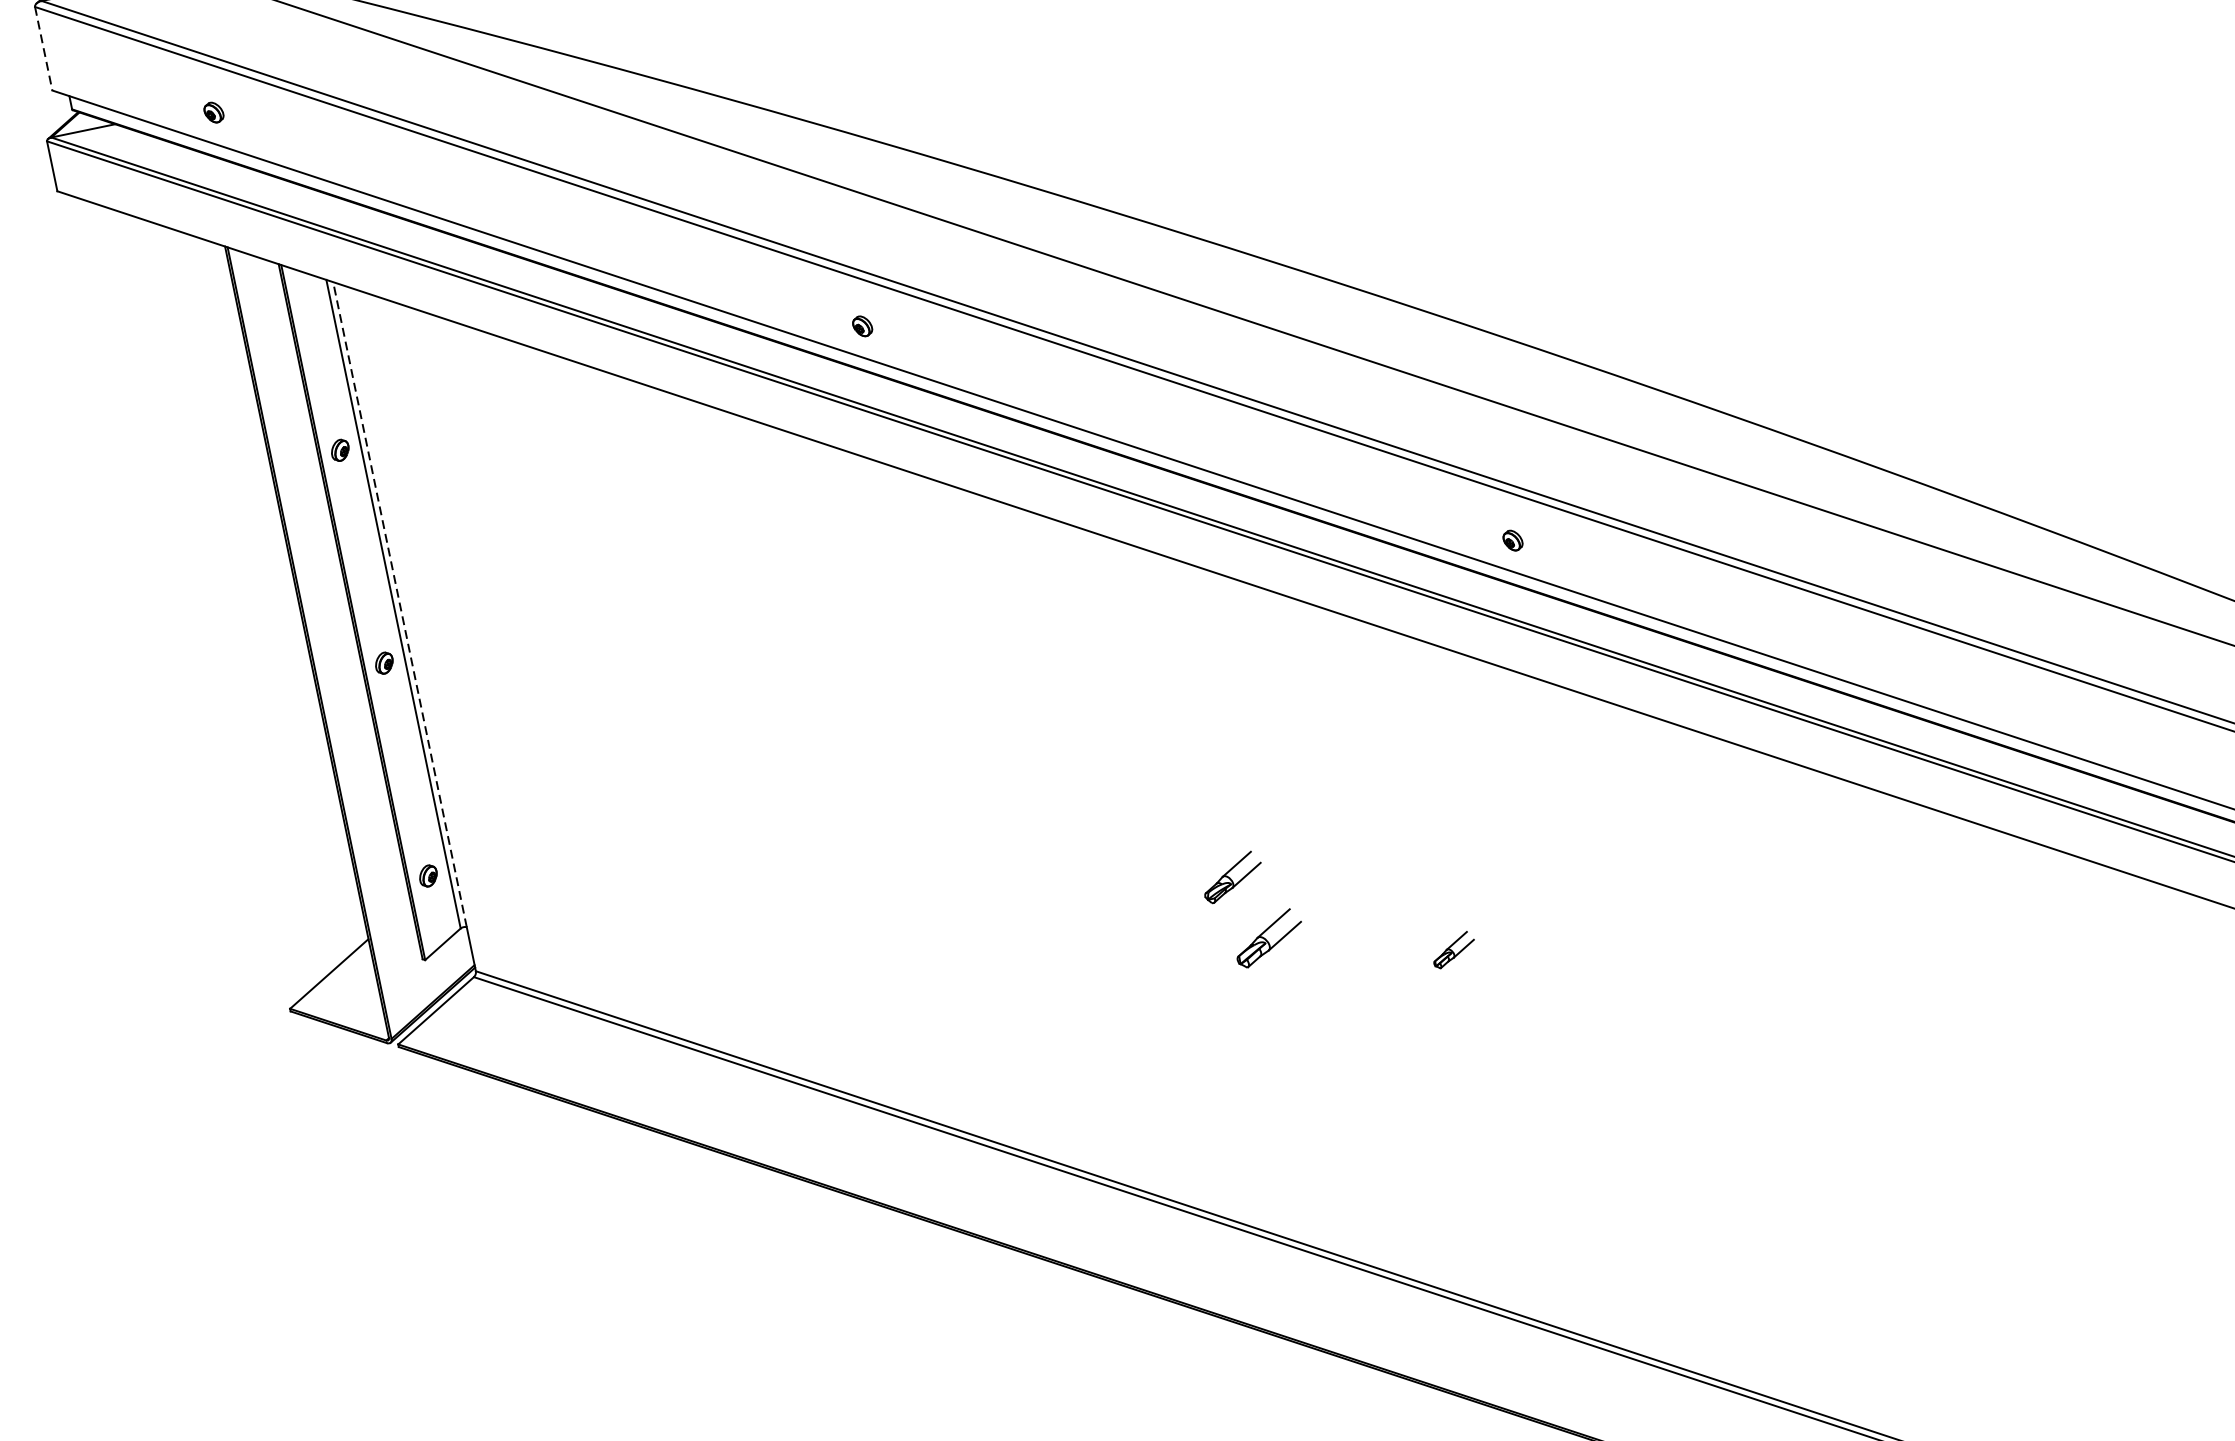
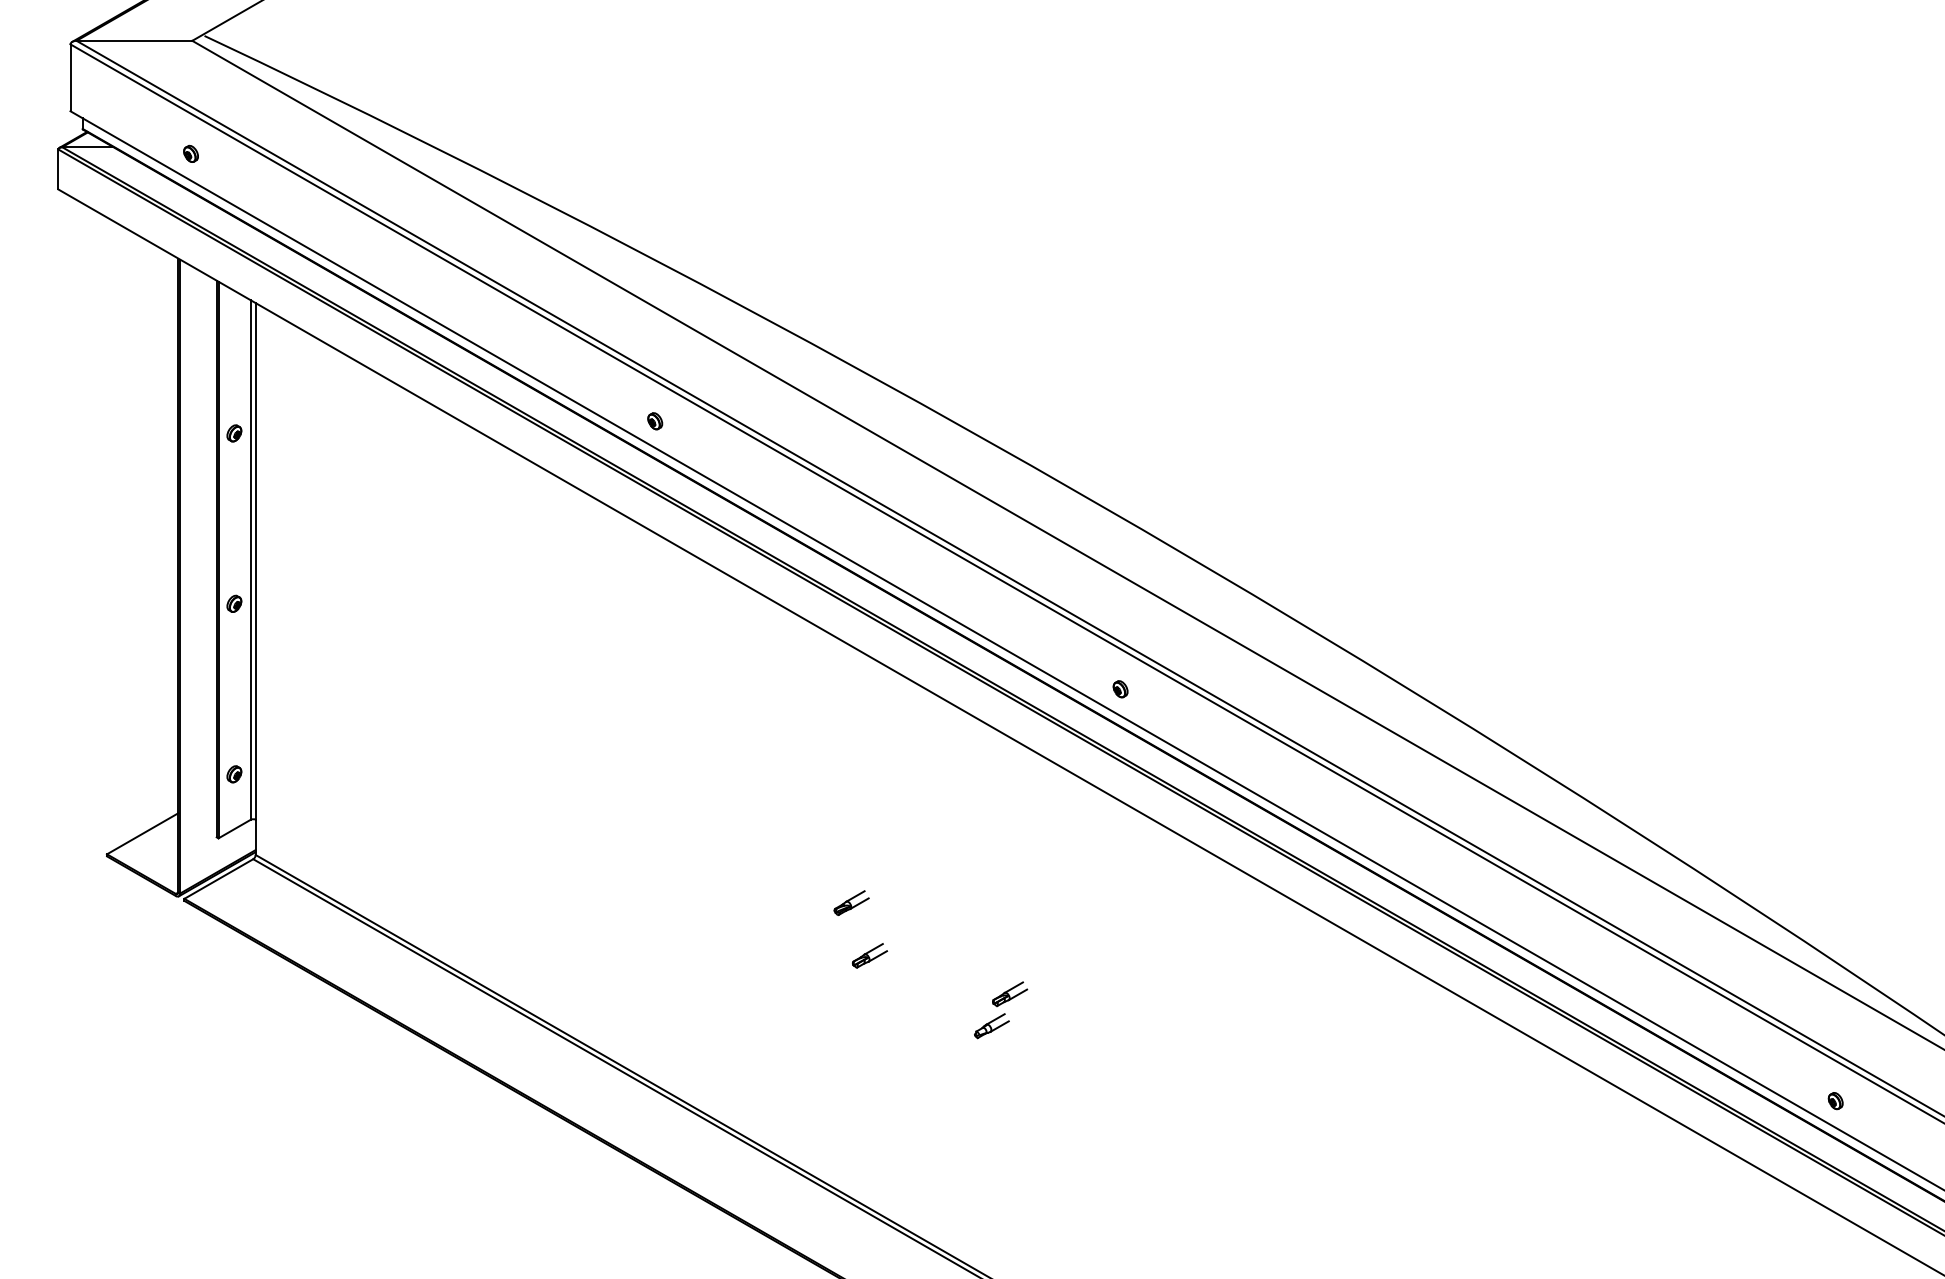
line: (43, 49) -> (70, 78), dashed -> solid
line: (399, 603) -> (255, 560), dashed -> solid
part: (1232, 876) -> (851, 902), size x0.71
part: (1268, 938) -> (869, 955), size x0.62
part: (1438, 995) -> (991, 1026), added

